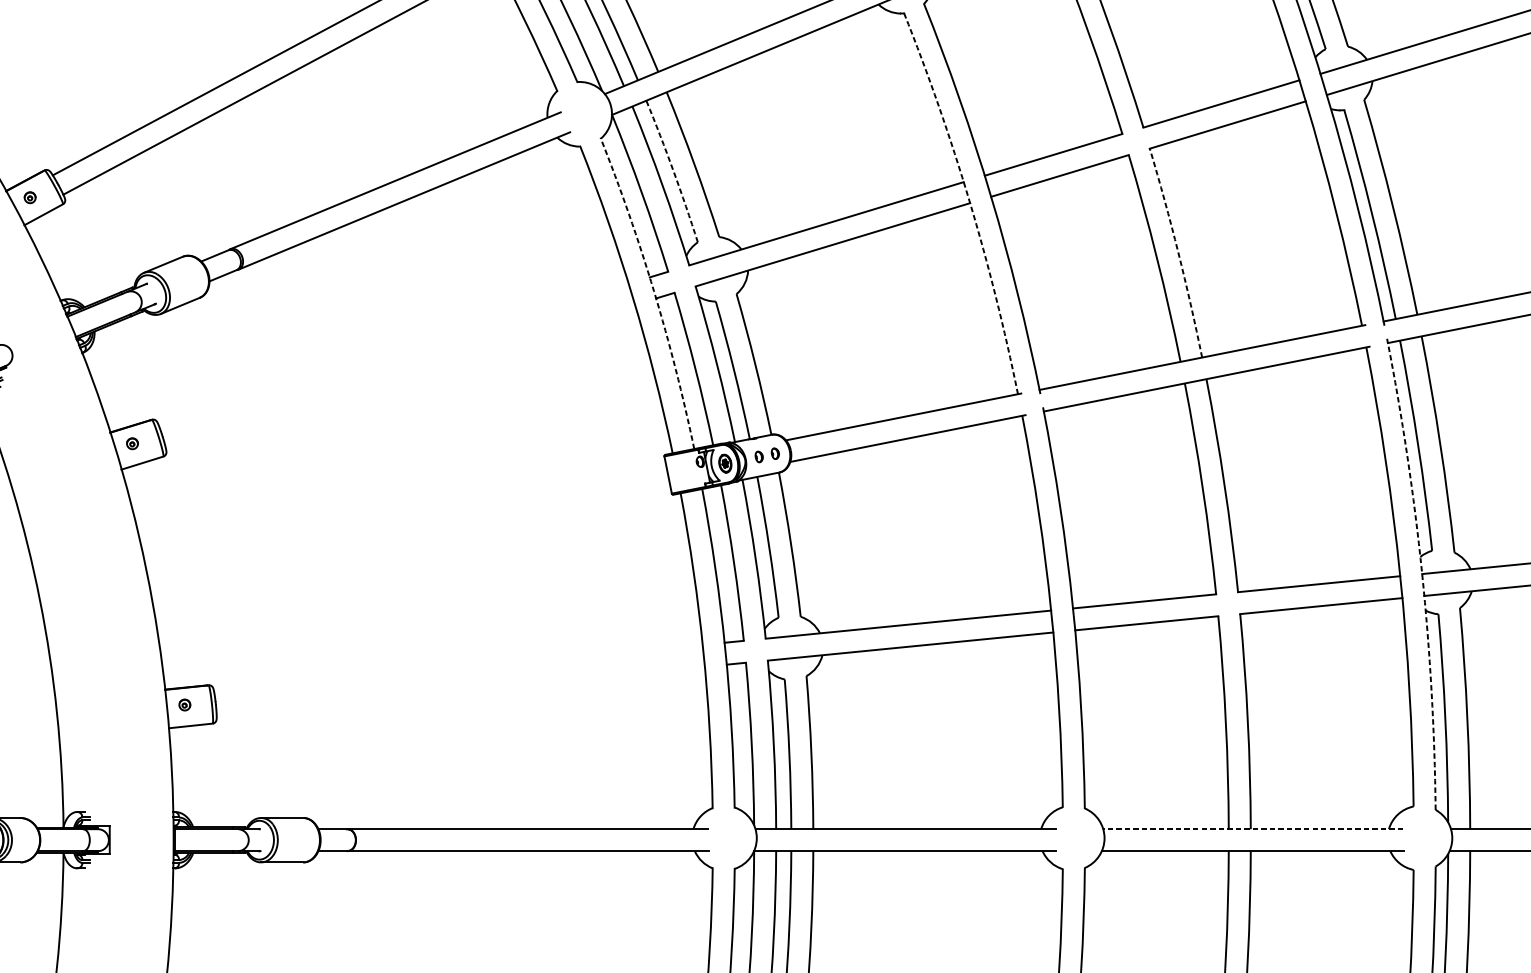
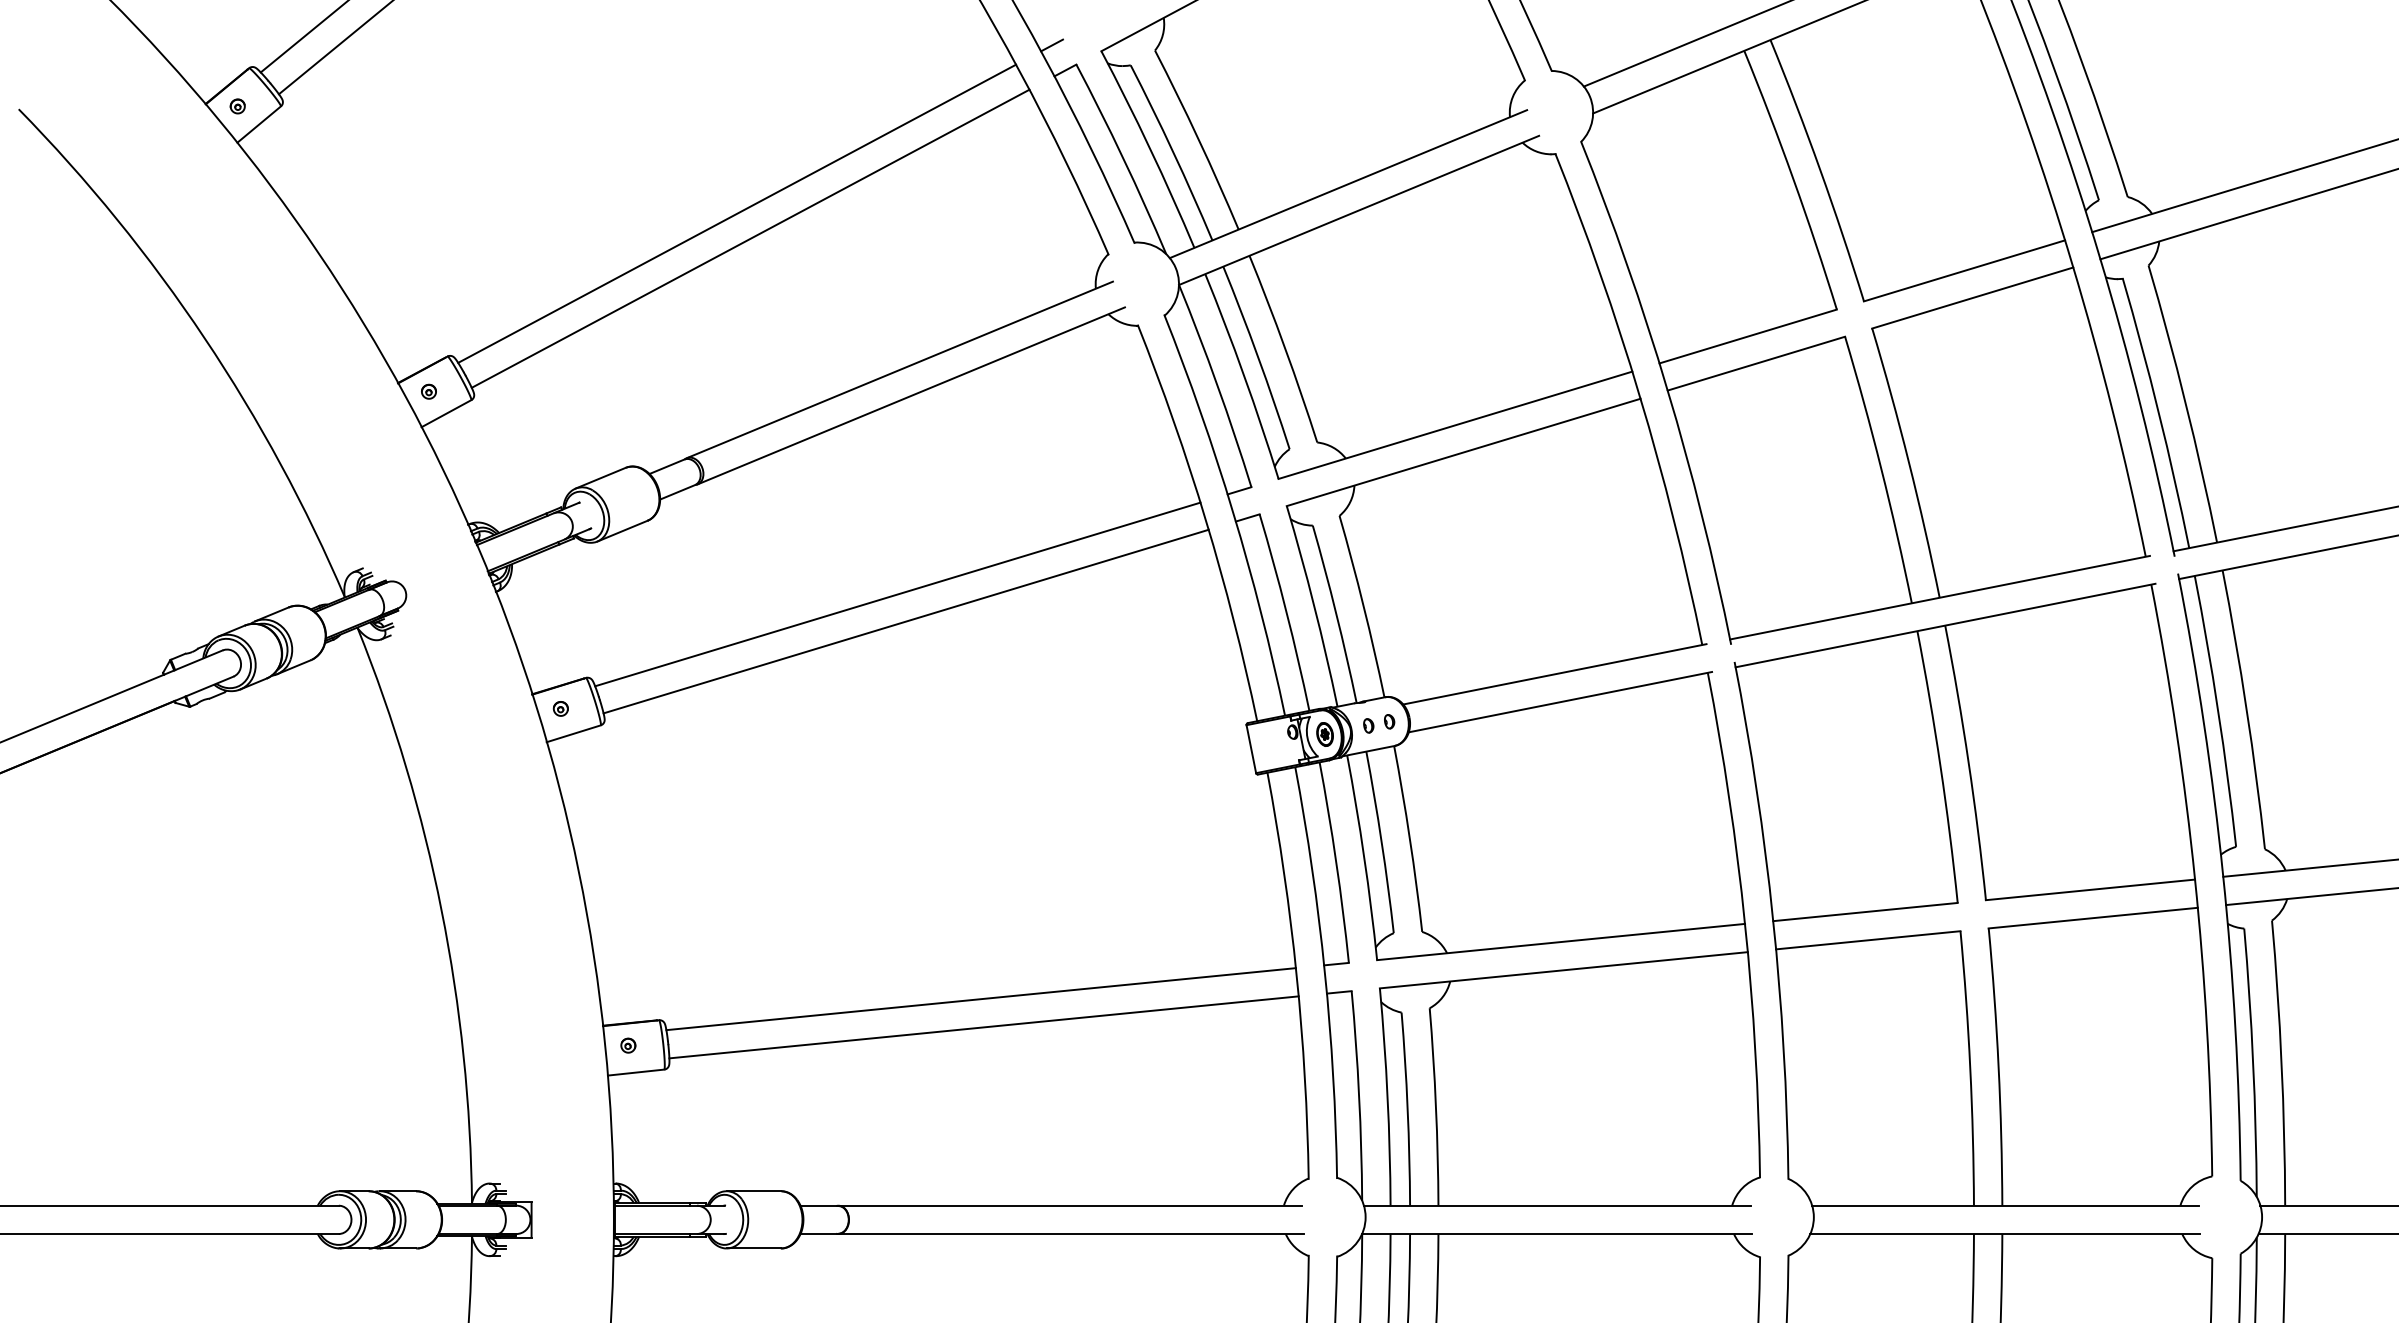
arc: (673, 171) -> (1258, 357), dashed -> solid
arc: (969, 200) -> (1639, 395), dashed -> solid
arc: (1177, 252) -> (1908, 462), dashed -> solid
arc: (654, 291) -> (1233, 512), dashed -> solid
line: (393, 355) -> (897, 594), added
line: (399, 375) -> (905, 621), added
arc: (1422, 573) -> (2223, 875), dashed -> solid
line: (458, 669) -> (980, 999), added
line: (460, 690) -> (983, 1027), added
line: (1253, 829) -> (2005, 1205), dashed -> solid

